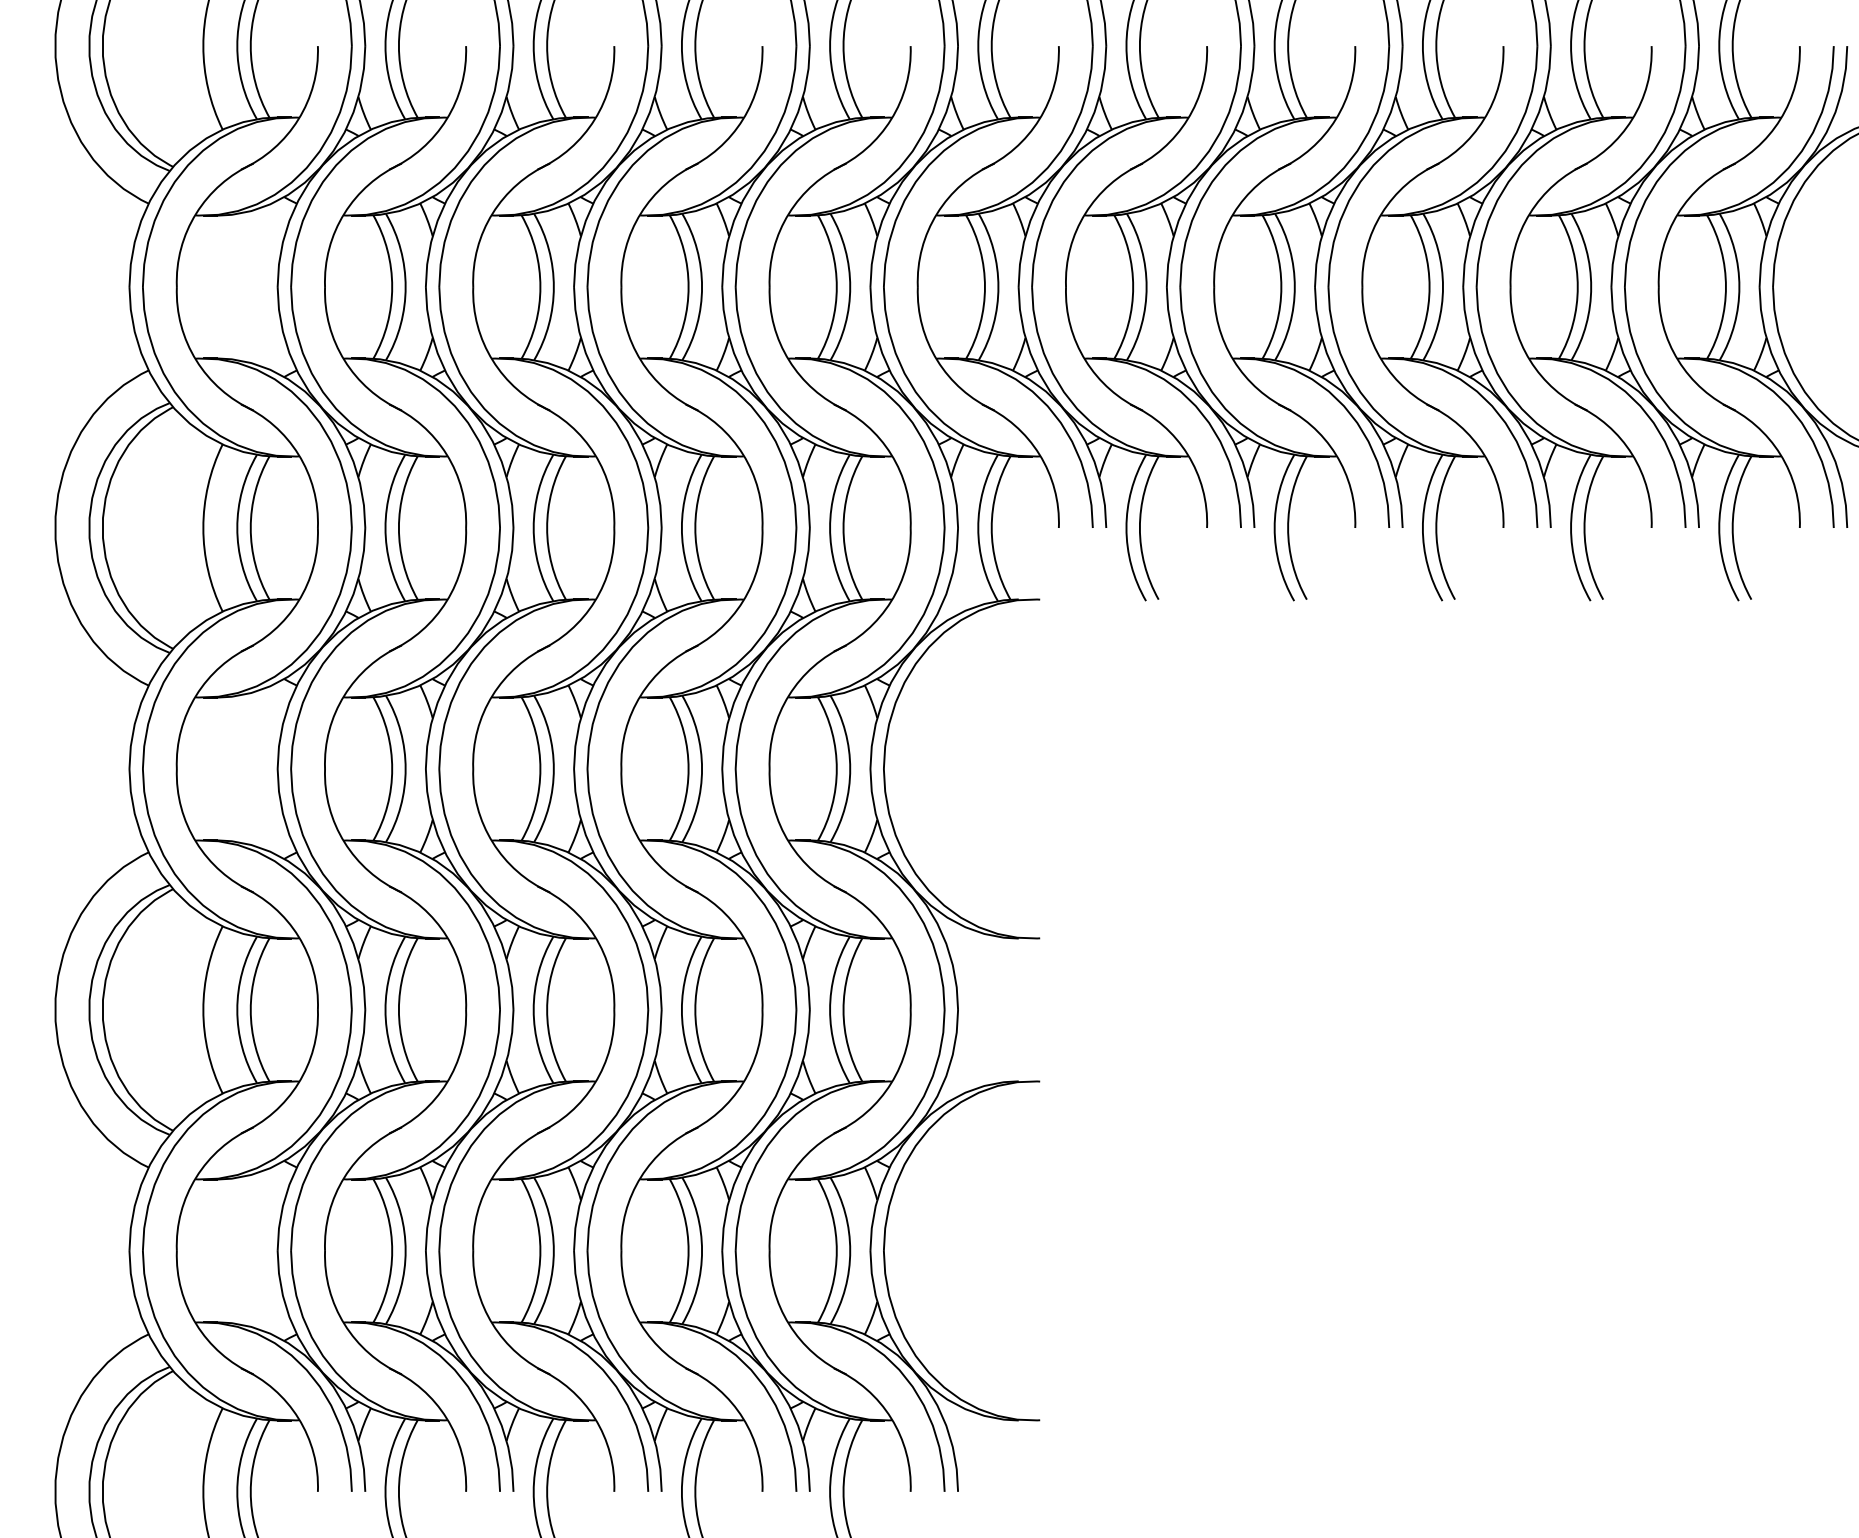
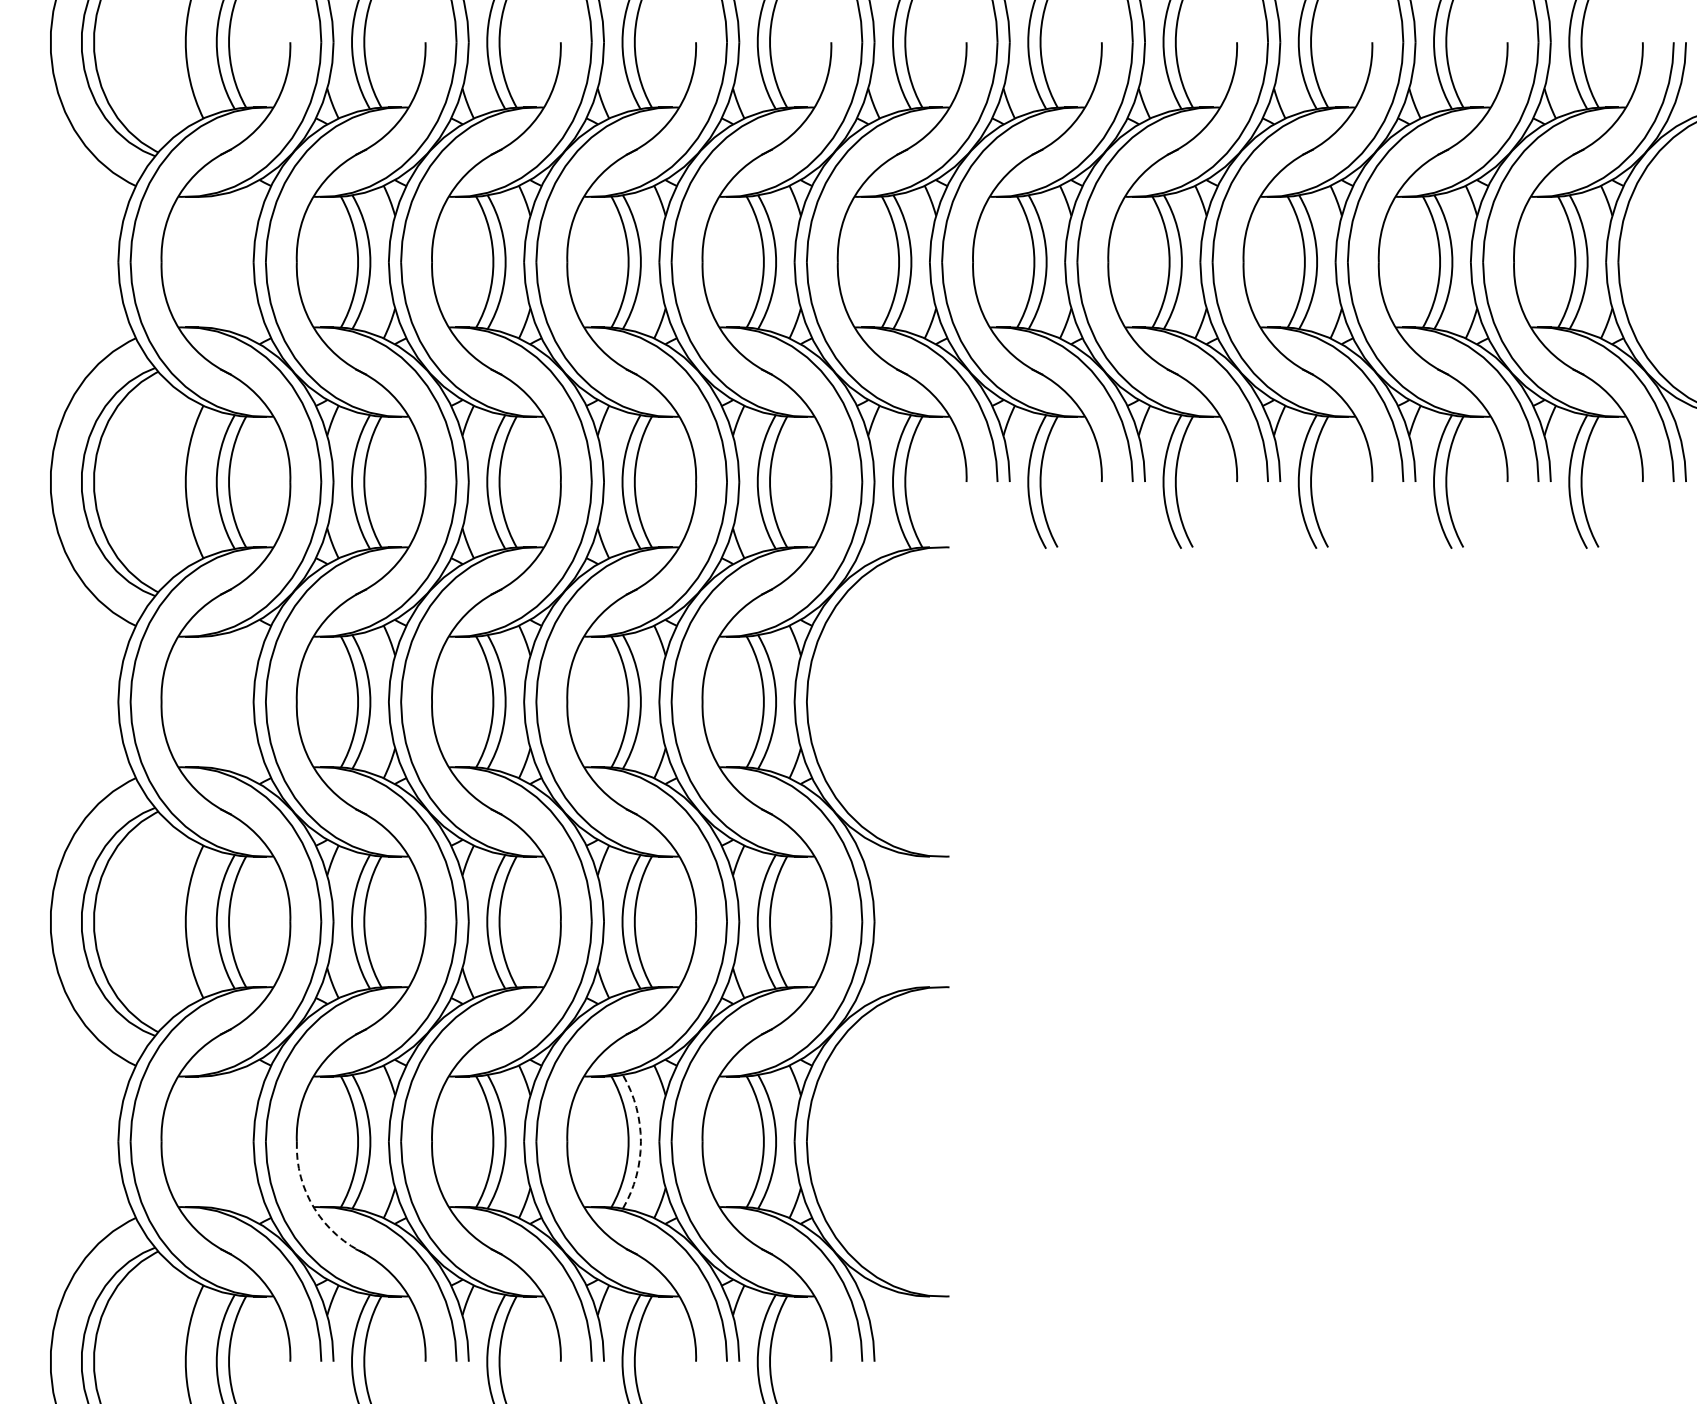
arc: (701, 1250) -> (640, 1141), solid -> dashed
arc: (344, 1323) -> (314, 1208), solid -> dashed

